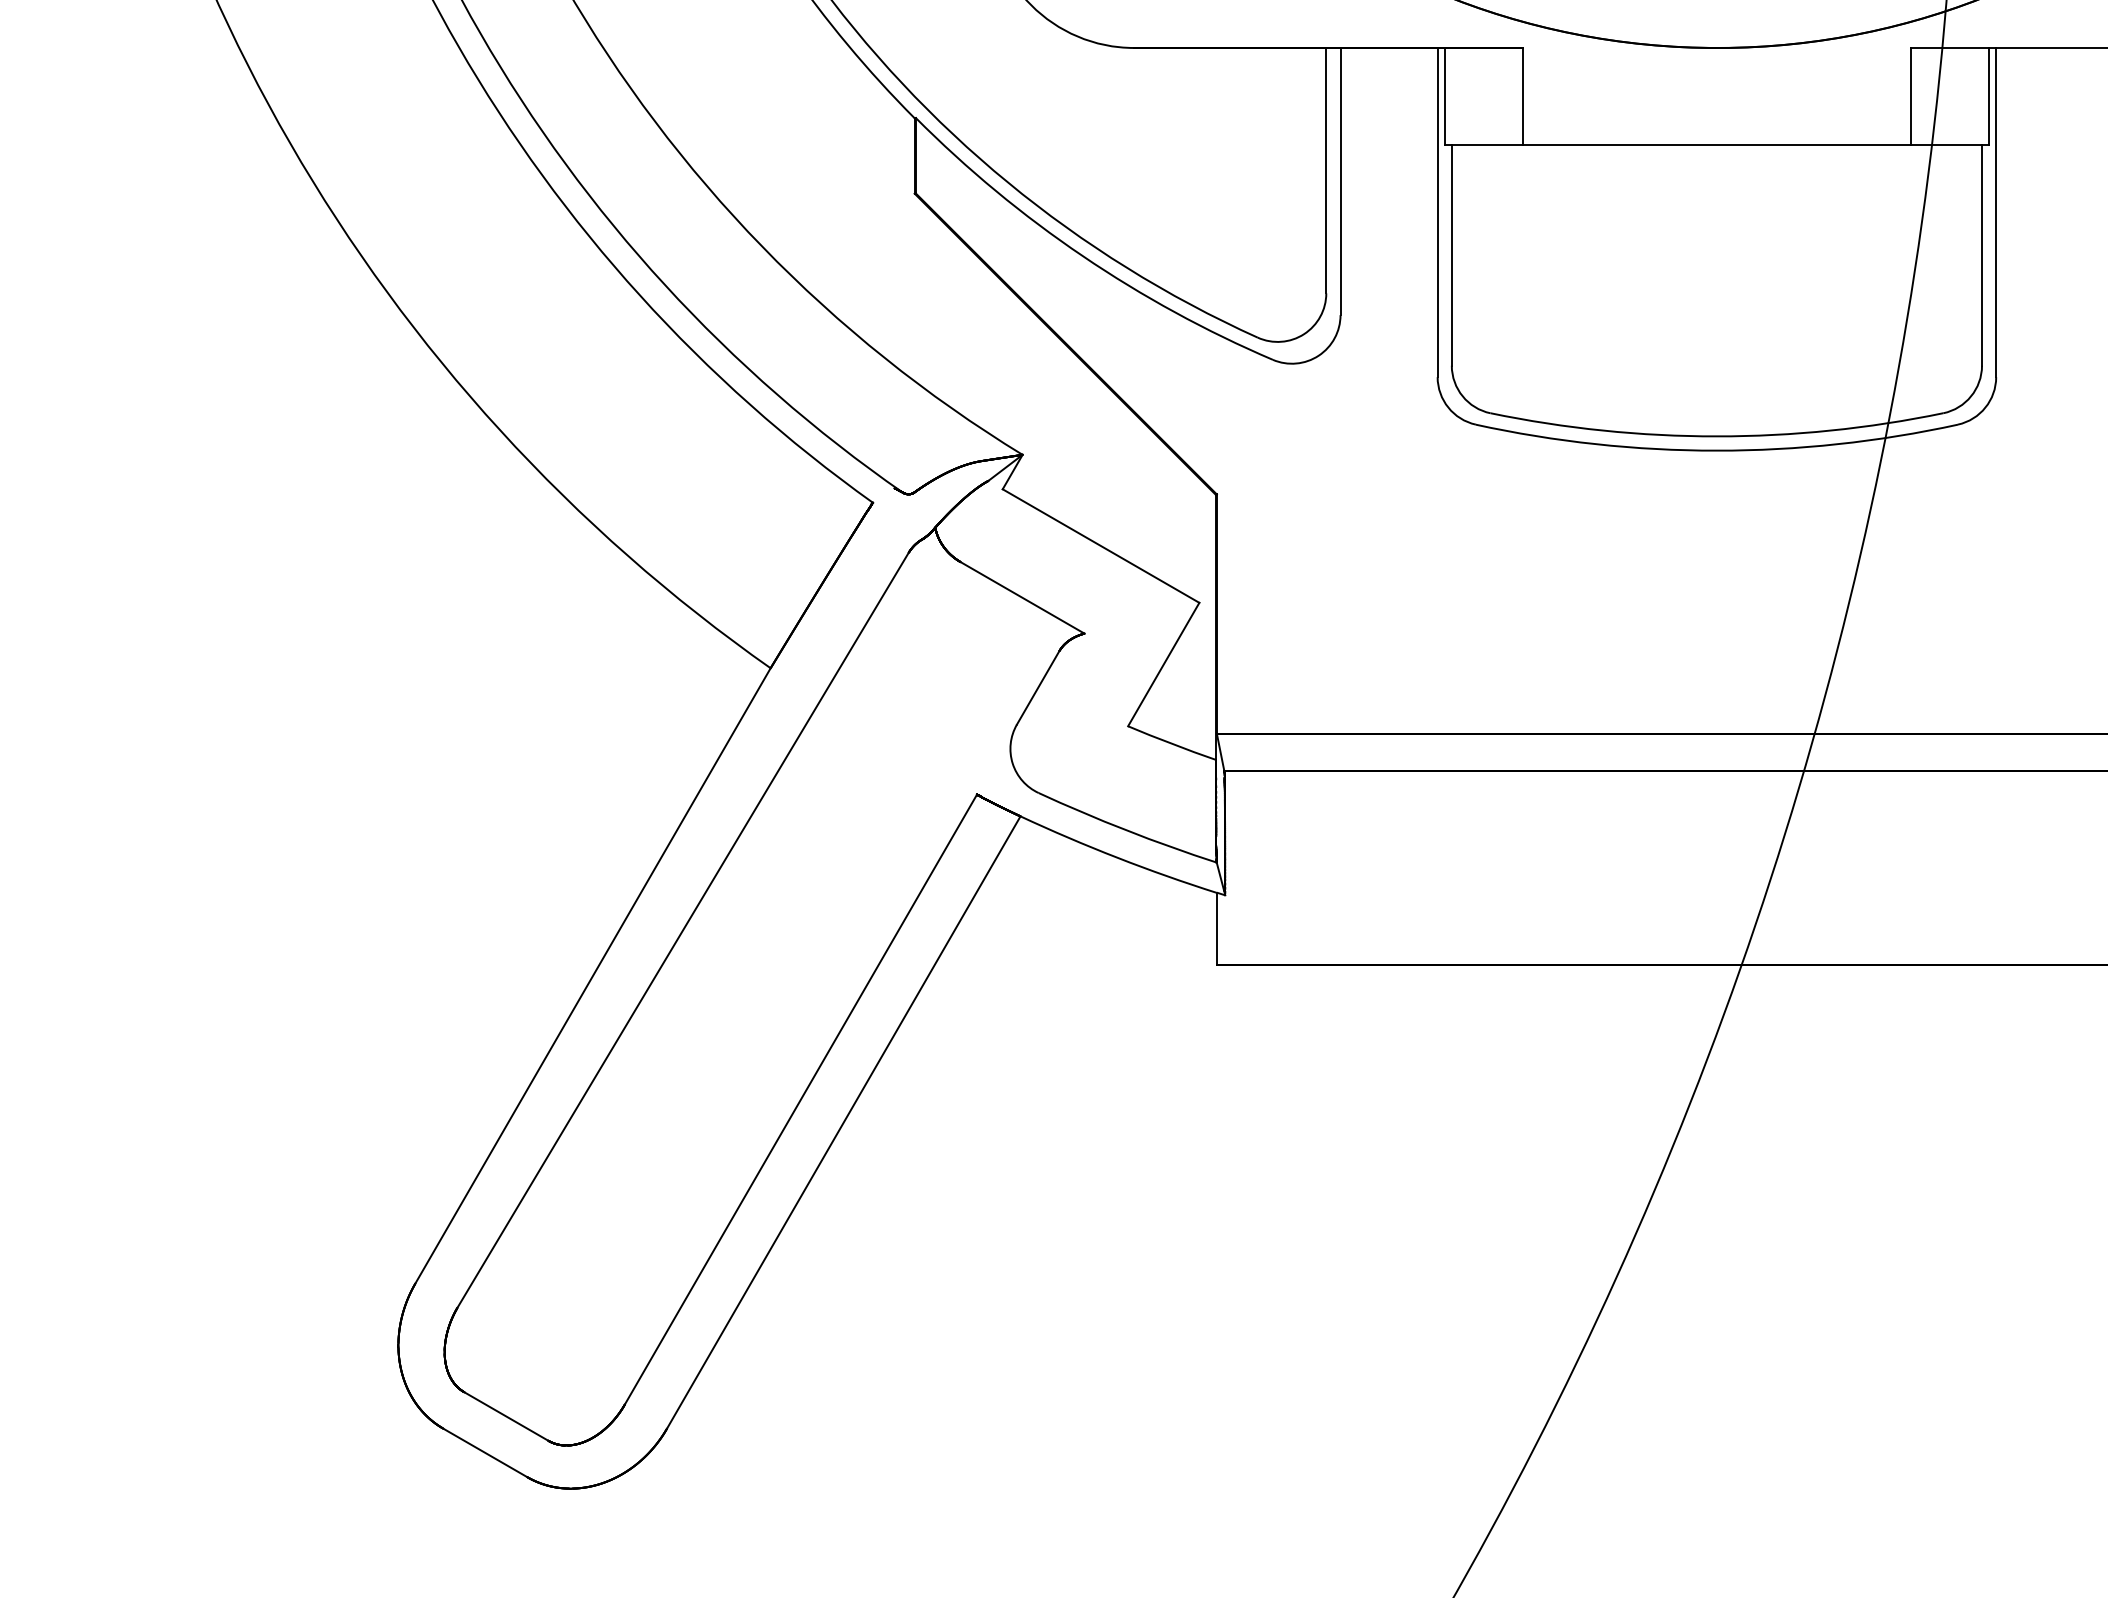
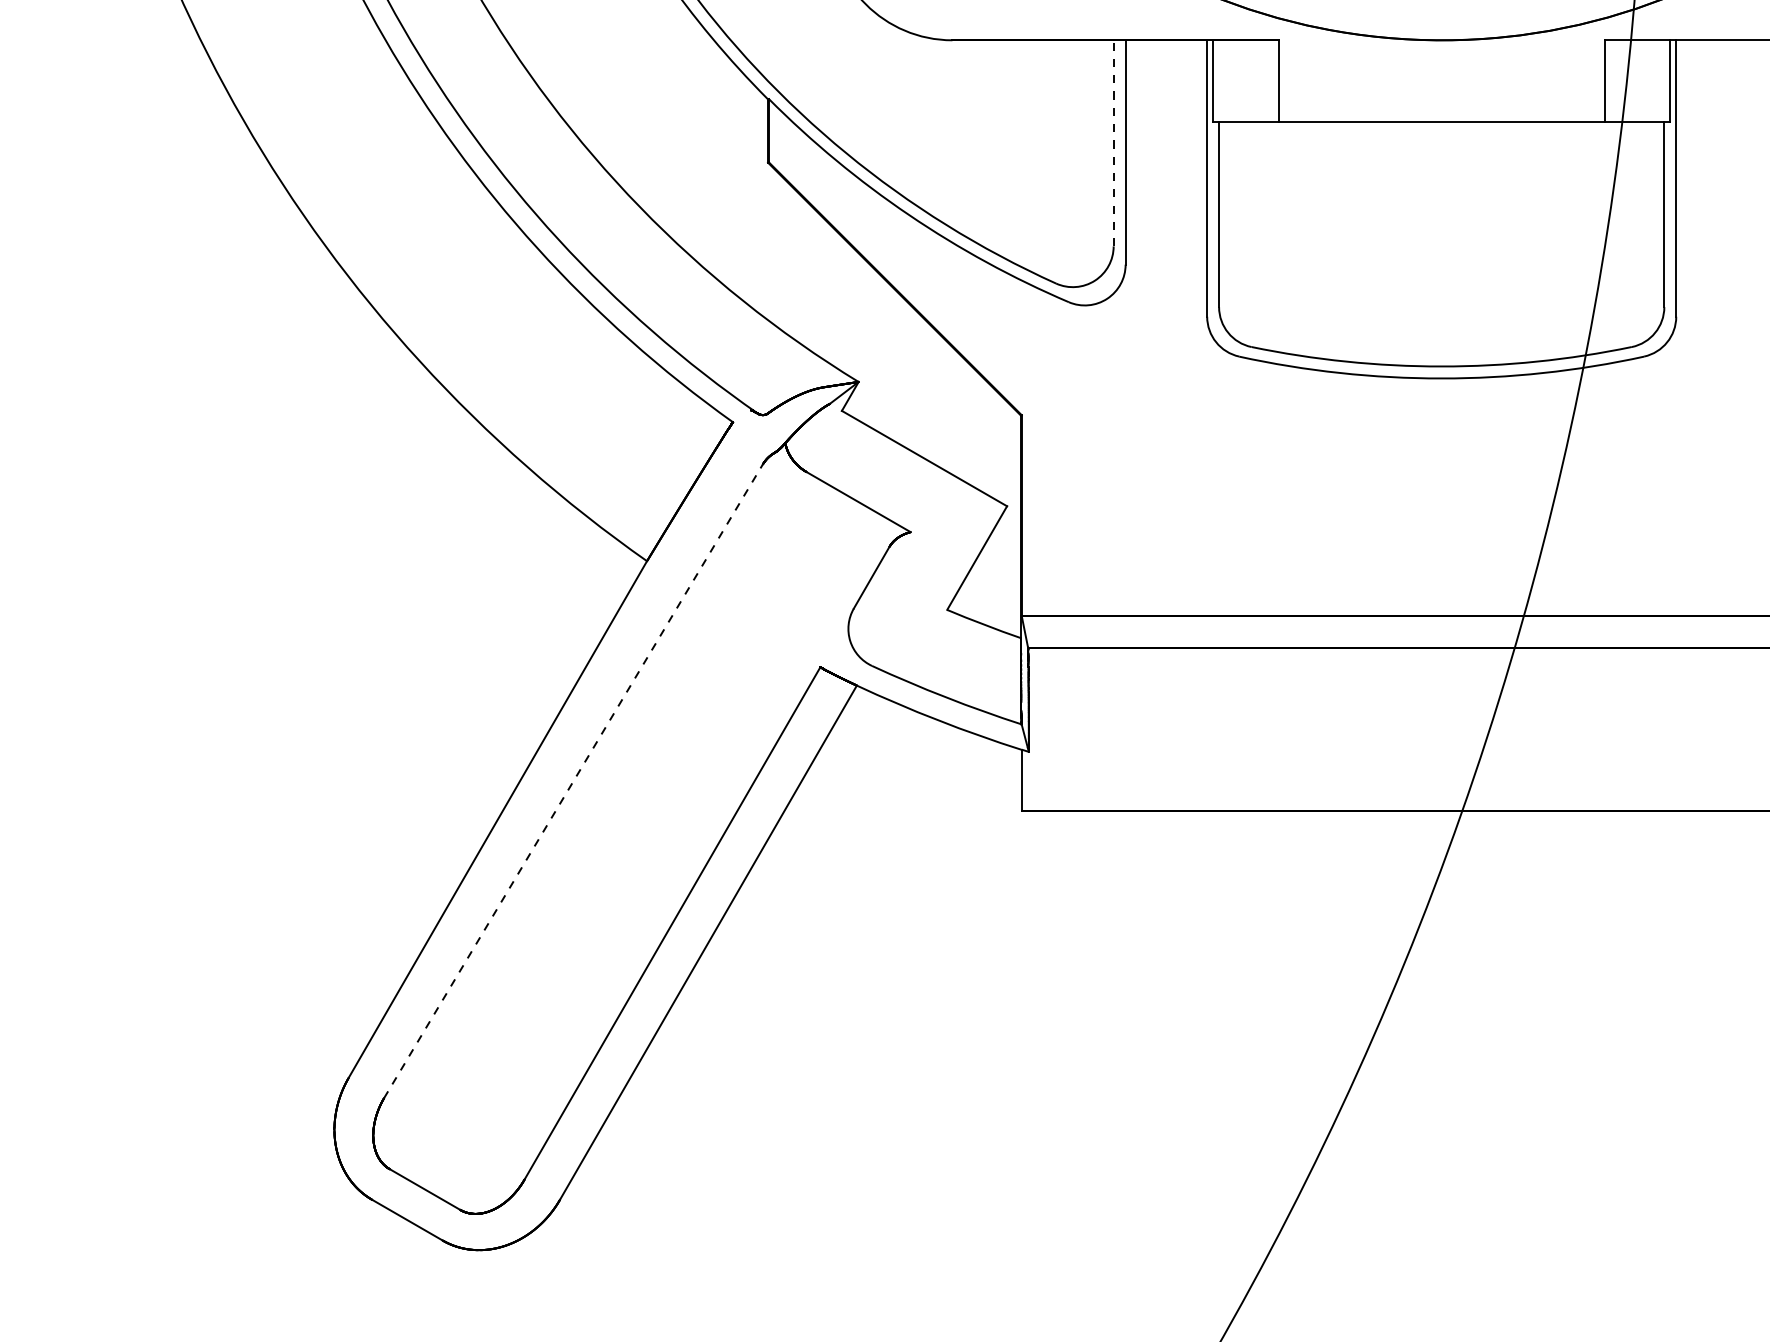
line: (1326, 170) -> (1113, 143), solid -> dashed
line: (683, 930) -> (573, 781), solid -> dashed

